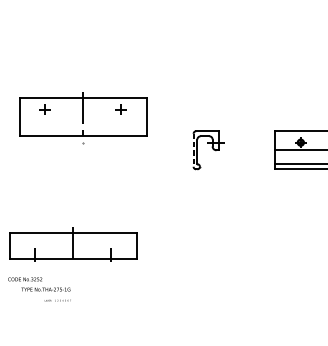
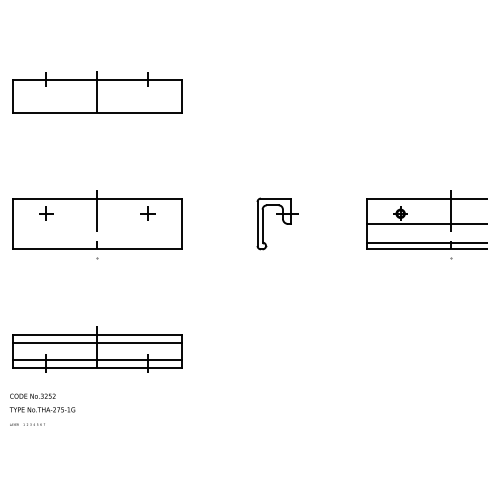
part: (73, 51) -> (97, 92), added
part: (83, 117) -> (97, 224), moved
line: (193, 150) -> (257, 224), dashed -> solid
line: (72, 239) -> (96, 343), added
line: (72, 251) -> (96, 359), added
text: (45, 289) -> (42, 409), moved
text: (57, 300) -> (27, 424), moved

